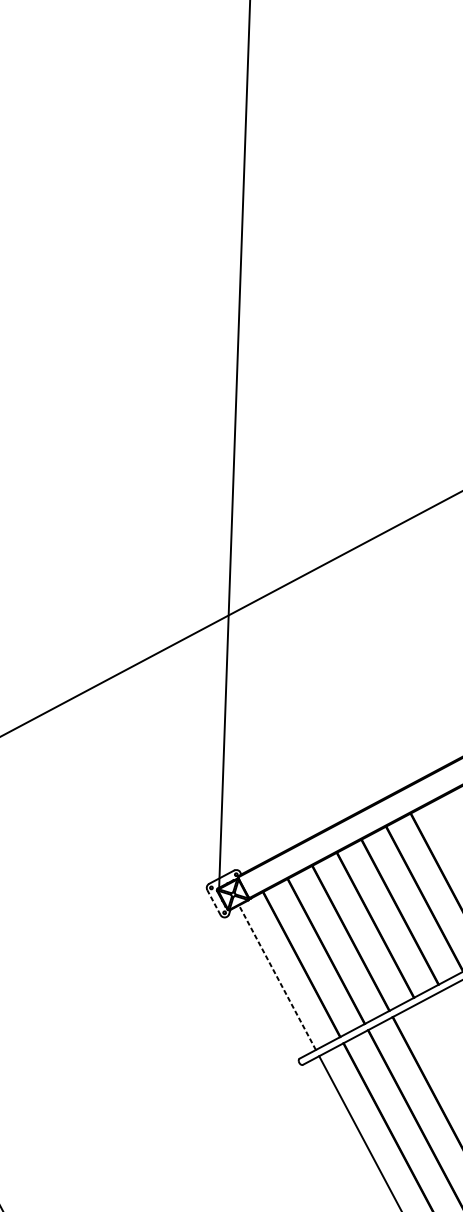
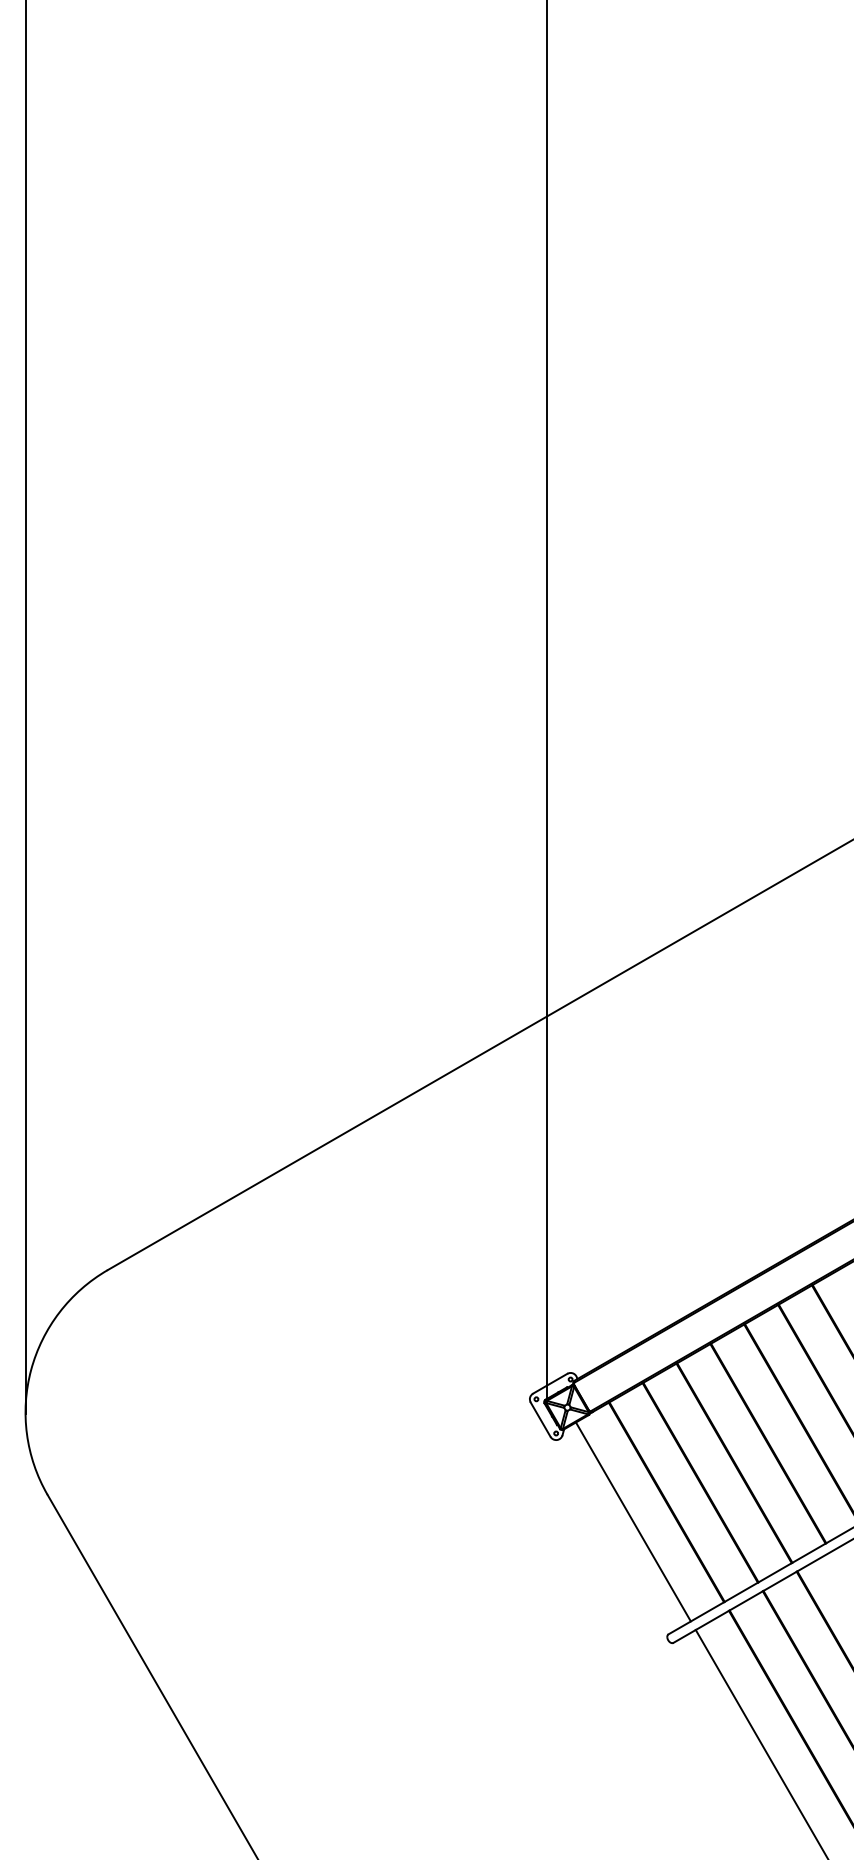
line: (213, 902) -> (540, 1419), dashed -> solid
line: (277, 977) -> (633, 1521), dashed -> solid

